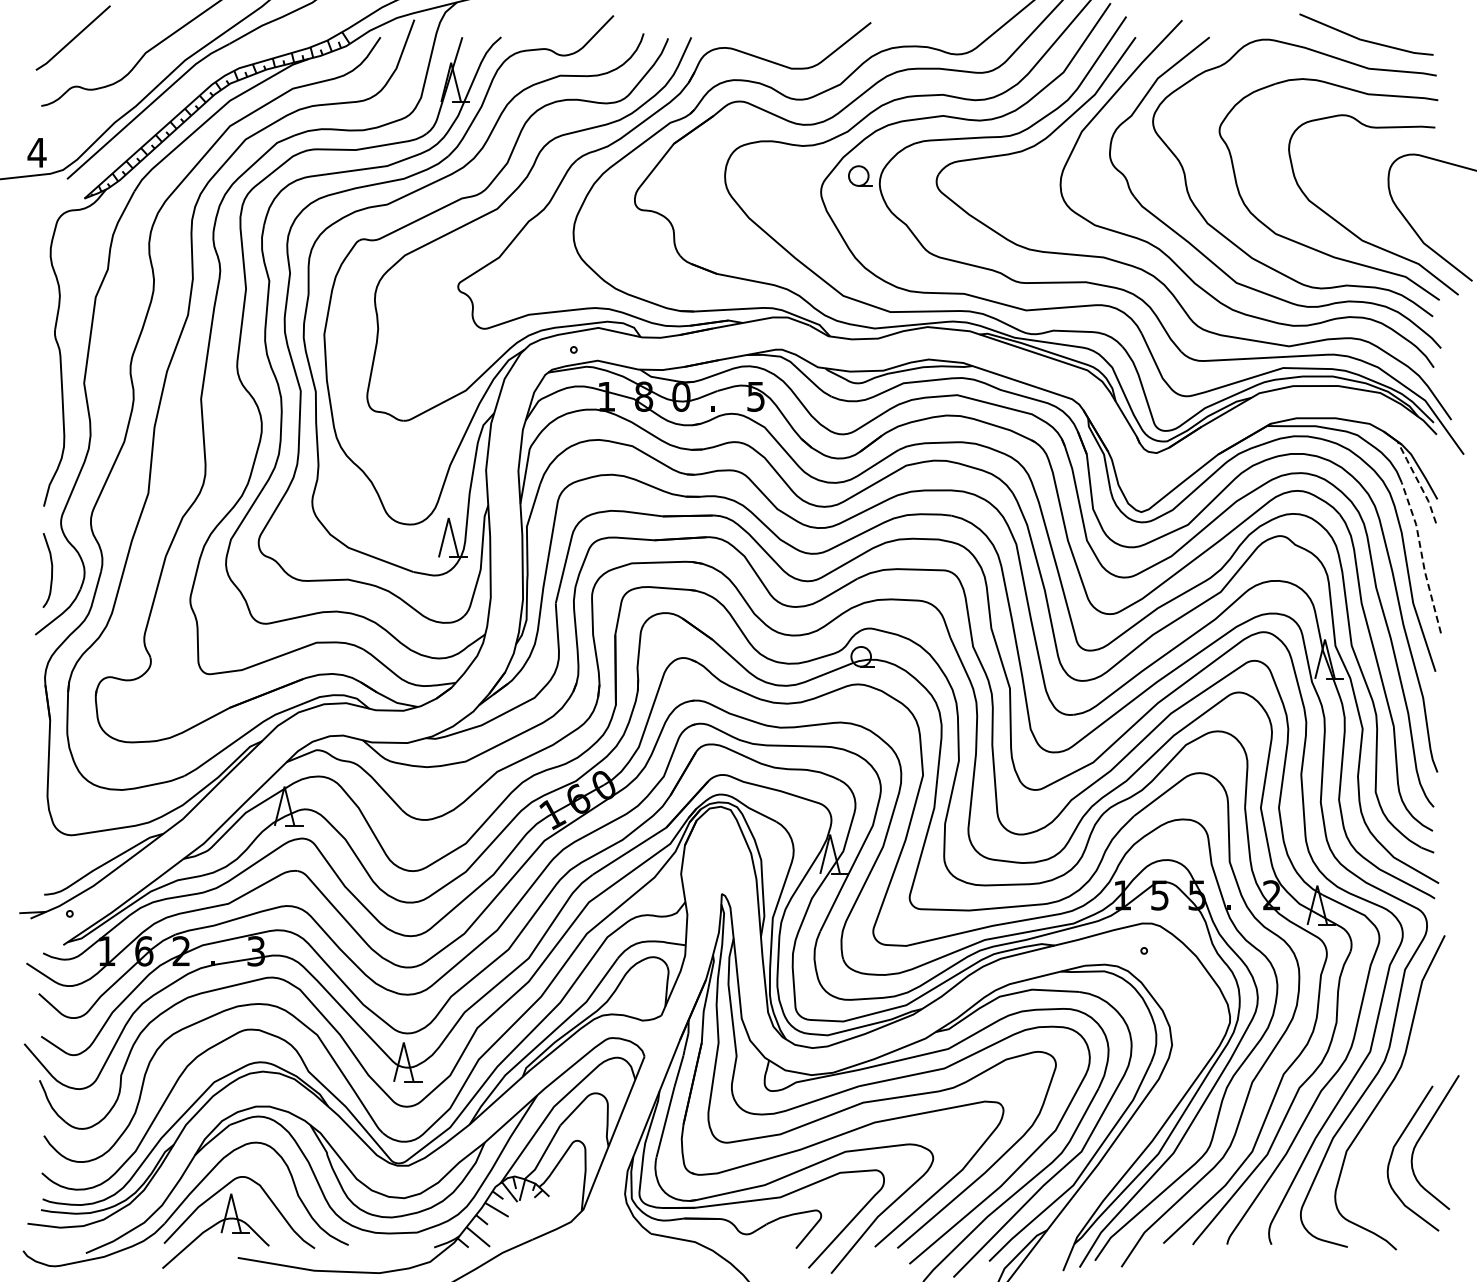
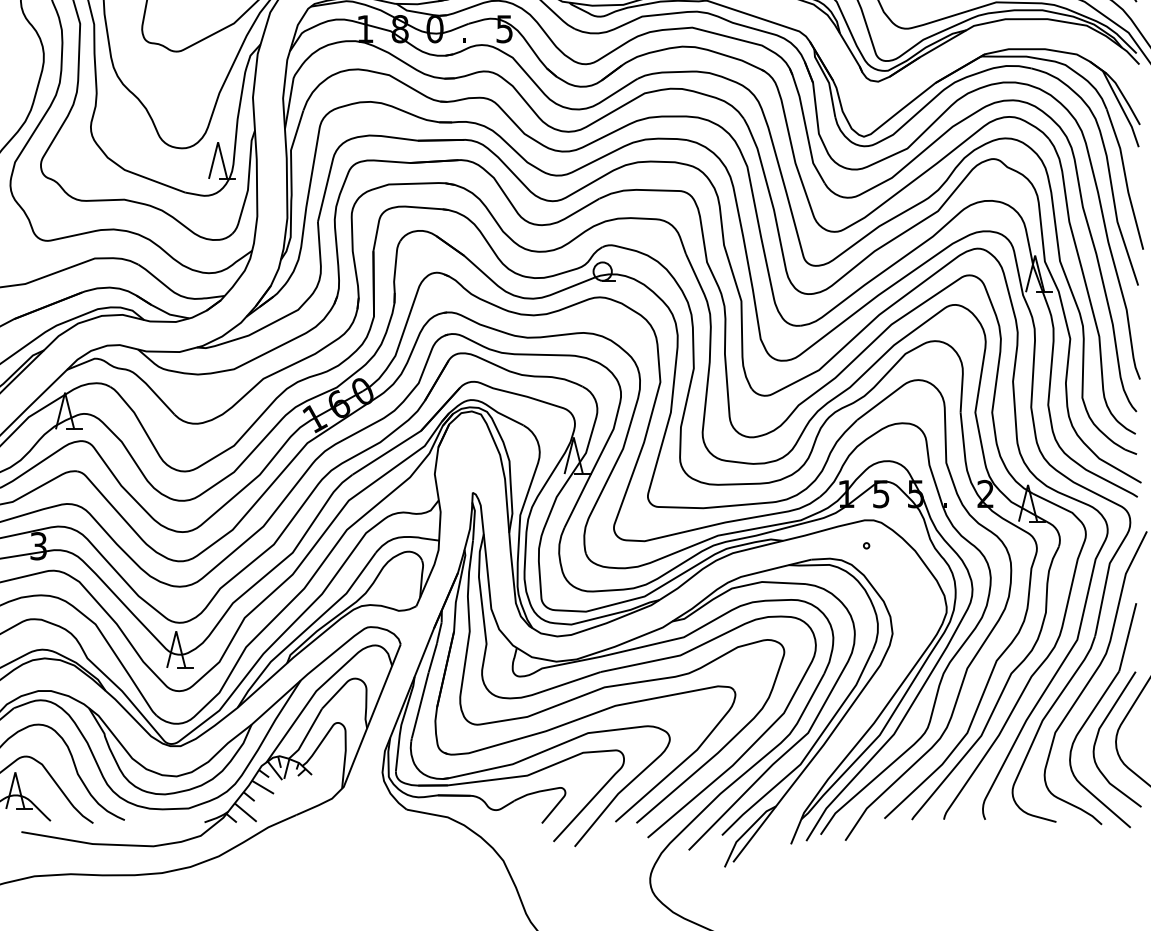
line: (1418, 481) -> (1122, 108), dashed -> solid
line: (1422, 557) -> (1126, 179), dashed -> solid
part: (1389, 1126) -> (1095, 709), added

